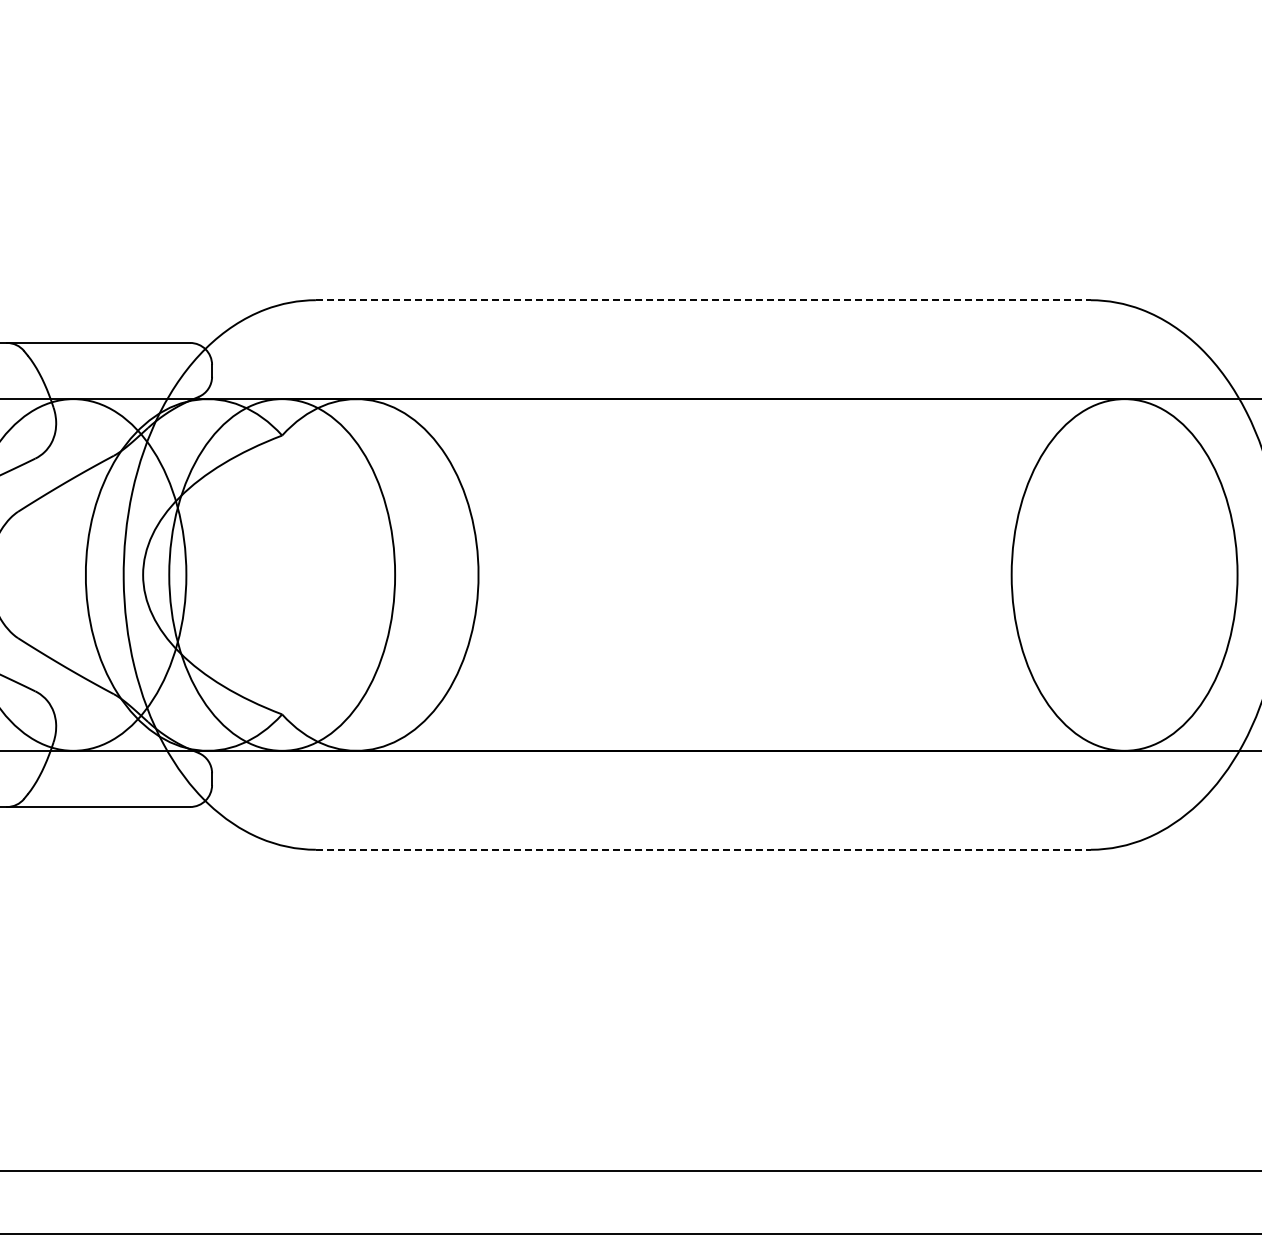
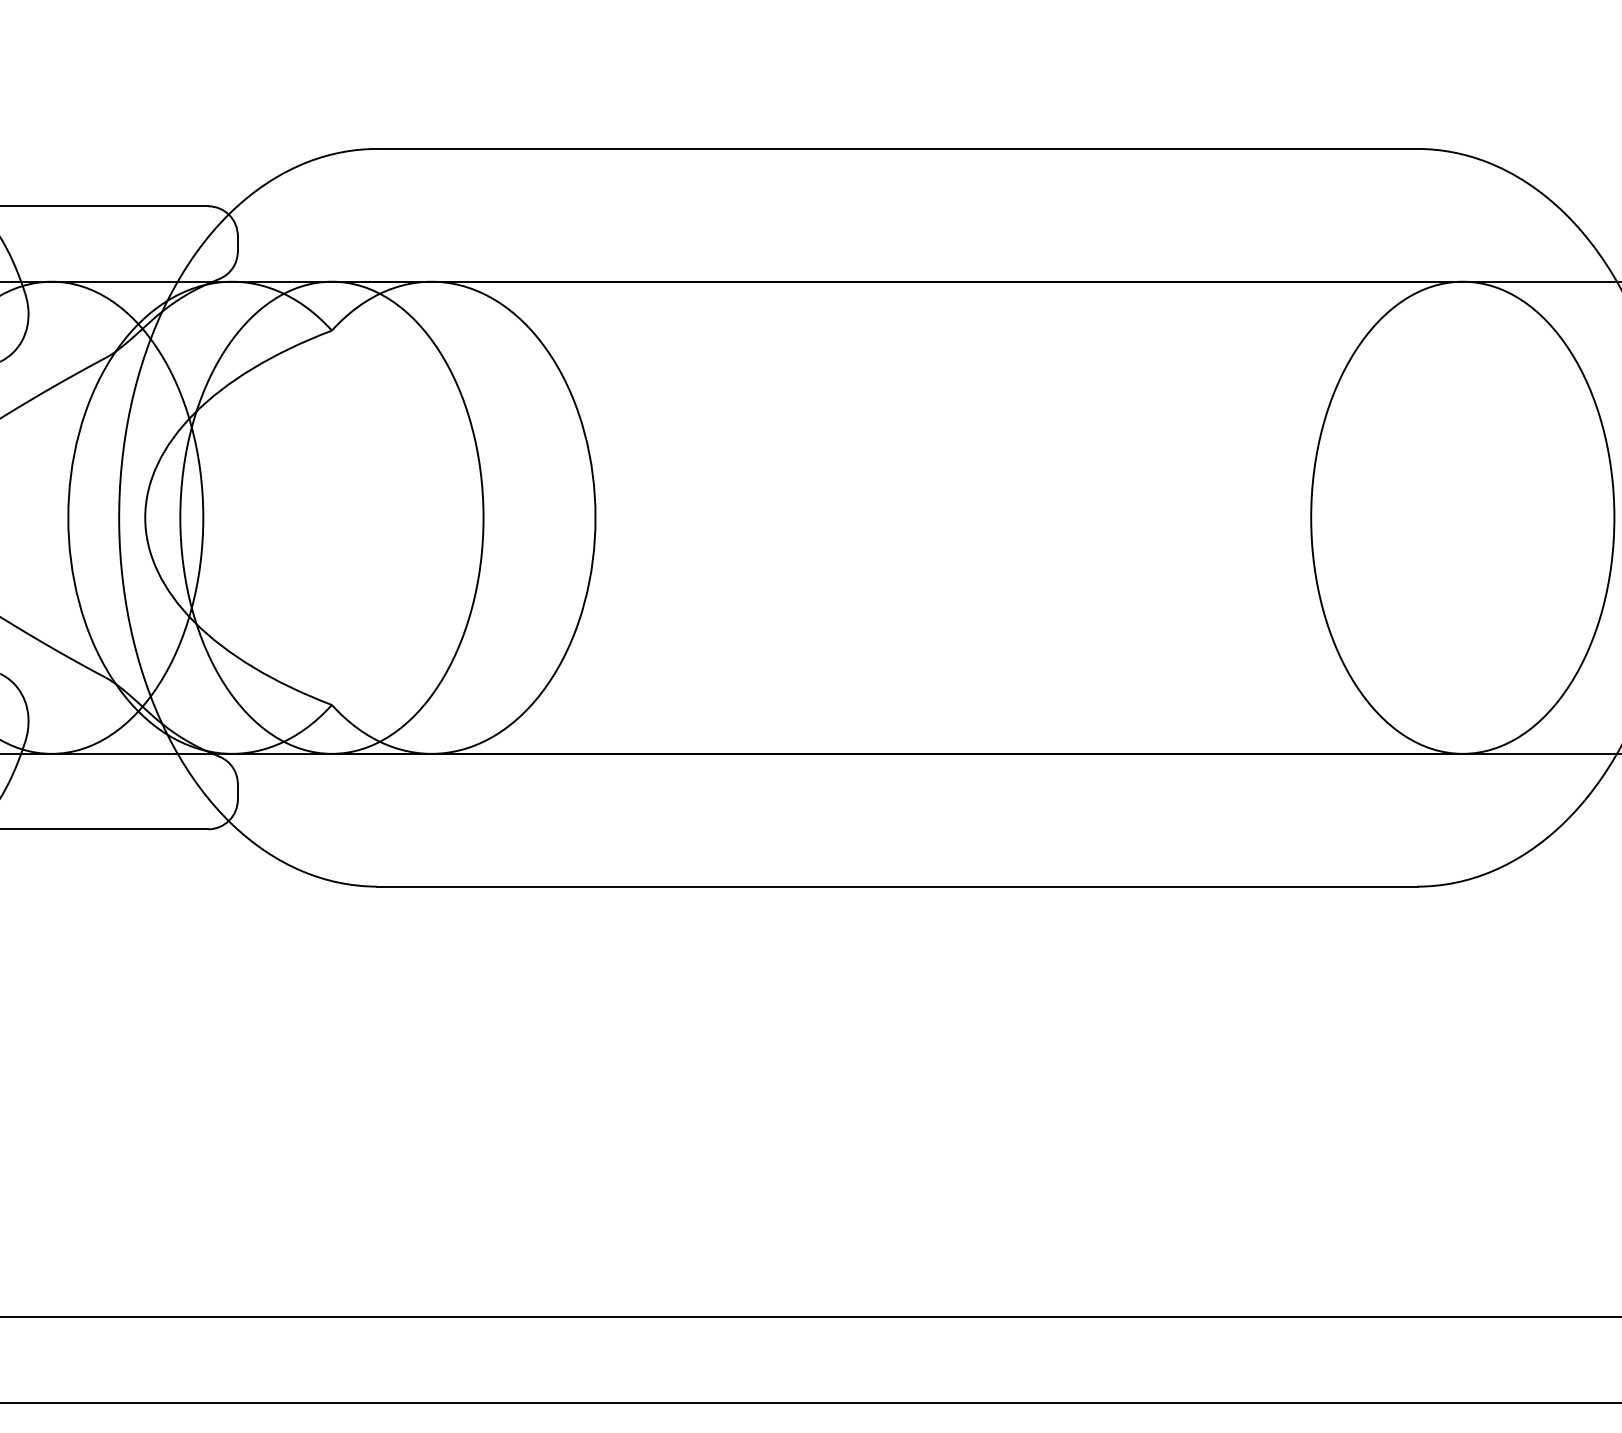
line: (703, 300) -> (897, 149), dashed -> solid
line: (703, 849) -> (897, 886), dashed -> solid

